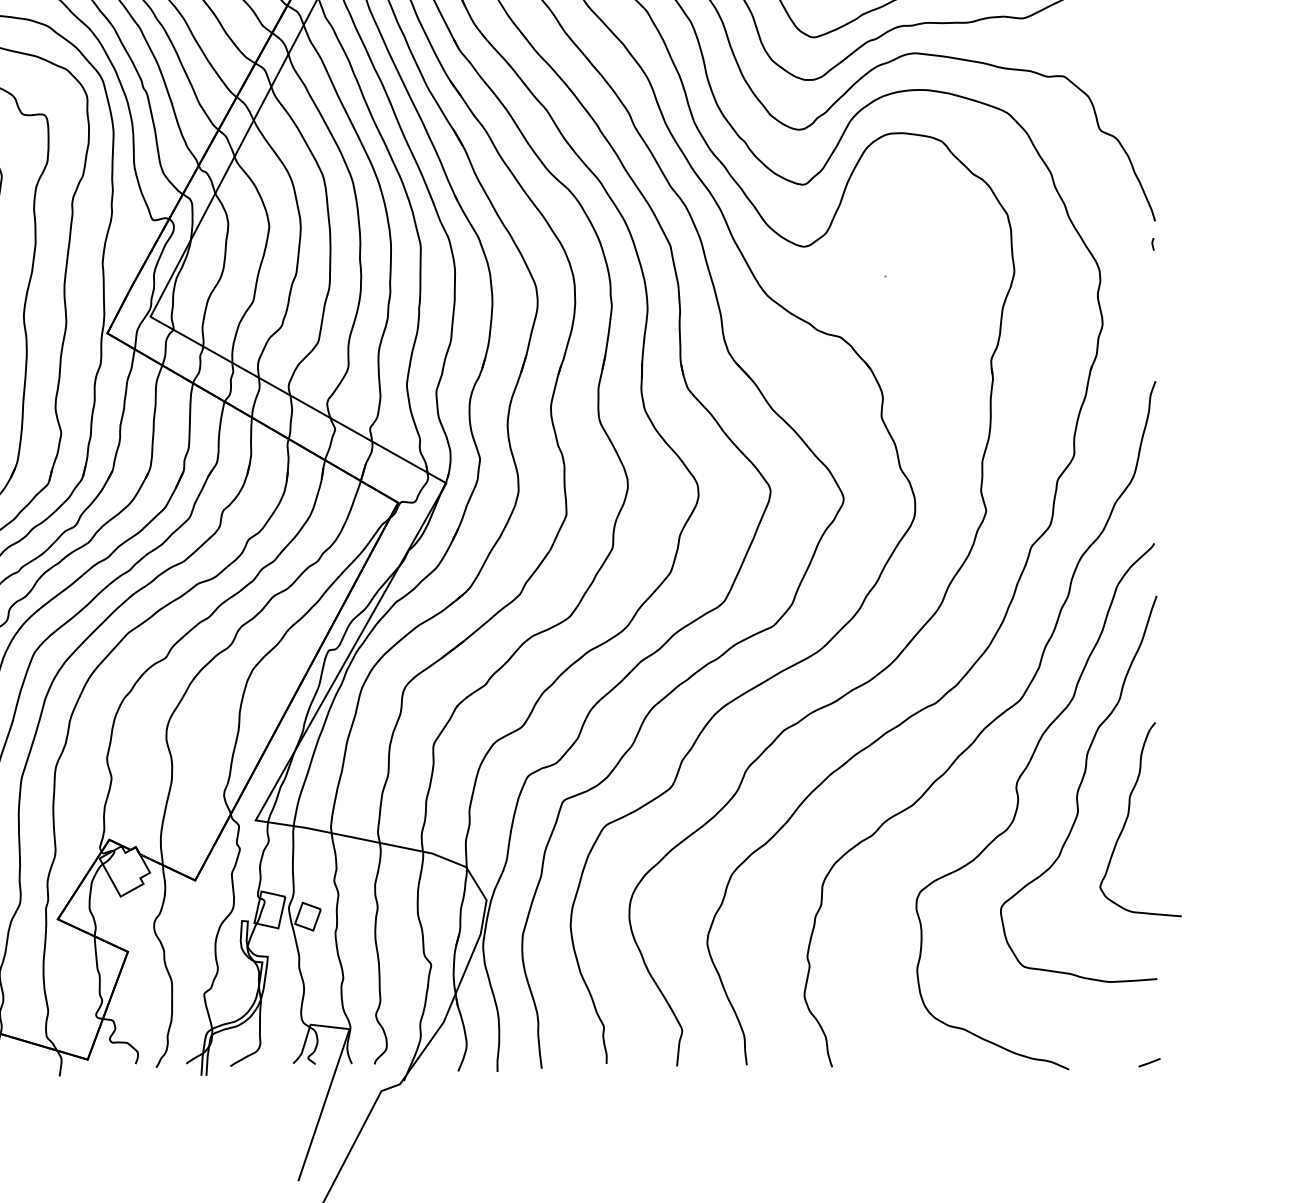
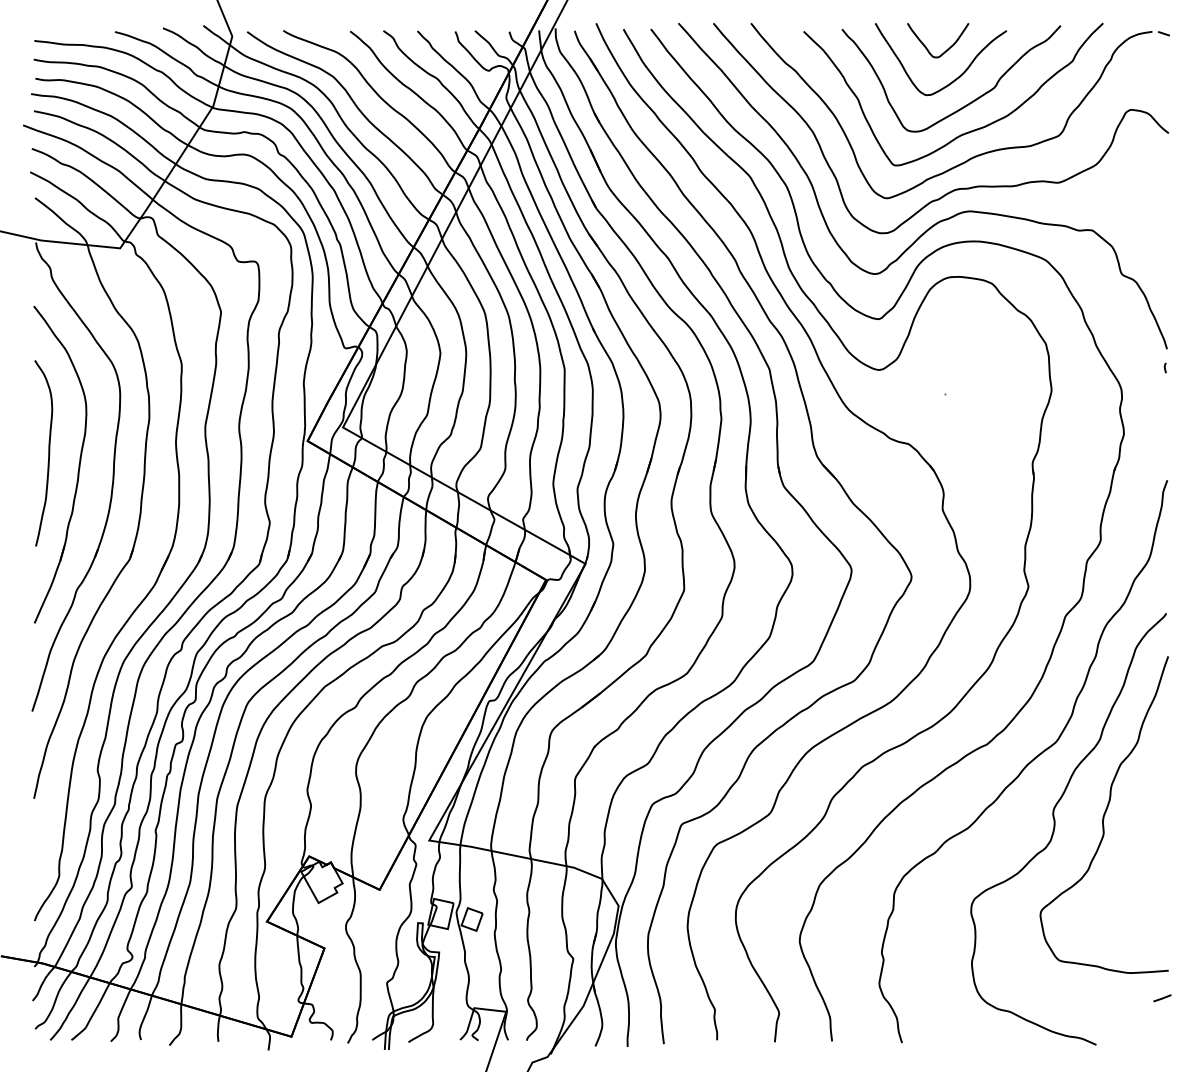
curve: (1128, 816) -> (1145, 837), removed
line: (1149, 1062) -> (1162, 998), moved

